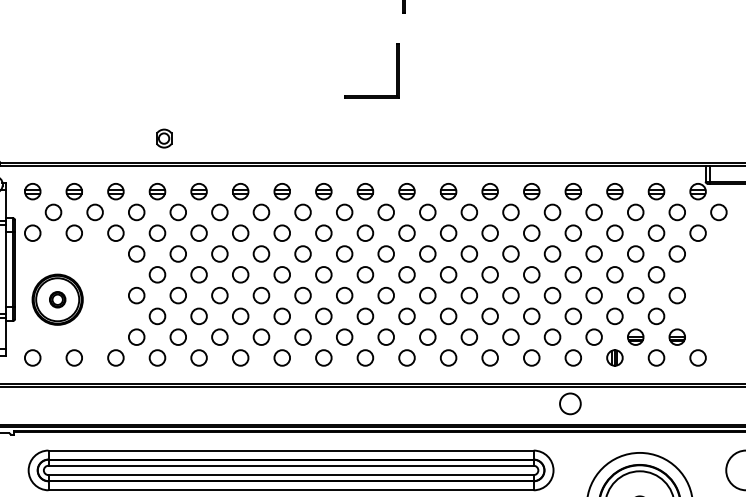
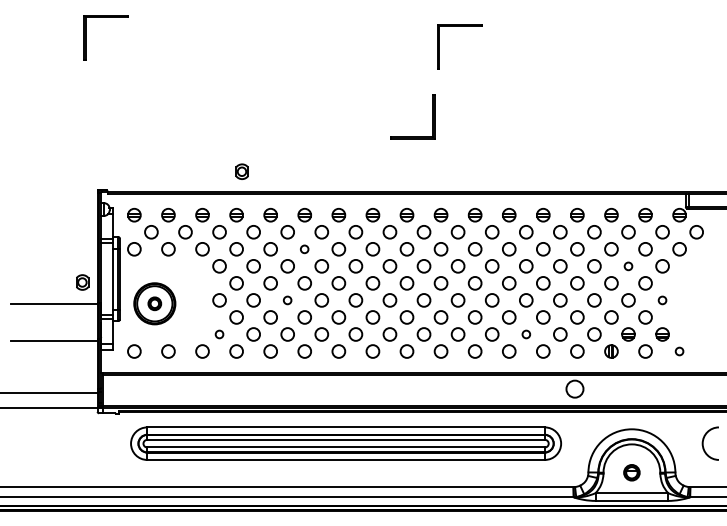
circle: (240, 233) -> (304, 249), size x0.6
circle: (635, 254) -> (628, 266), size x0.6
circle: (219, 295) -> (287, 300), size x0.6
circle: (677, 295) -> (662, 300), size x0.6
circle: (136, 337) -> (219, 334), size x0.6
circle: (511, 337) -> (526, 334), size x0.6
circle: (697, 357) -> (679, 351), size x0.6

